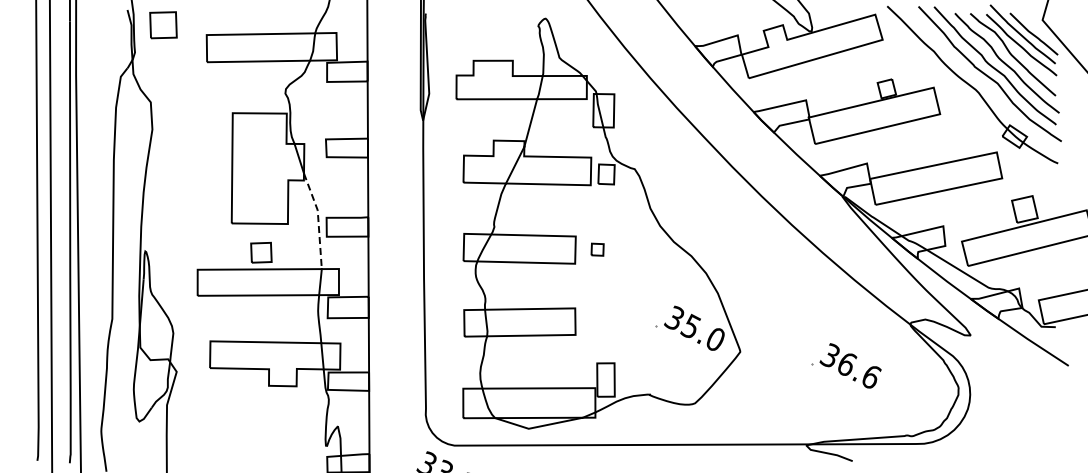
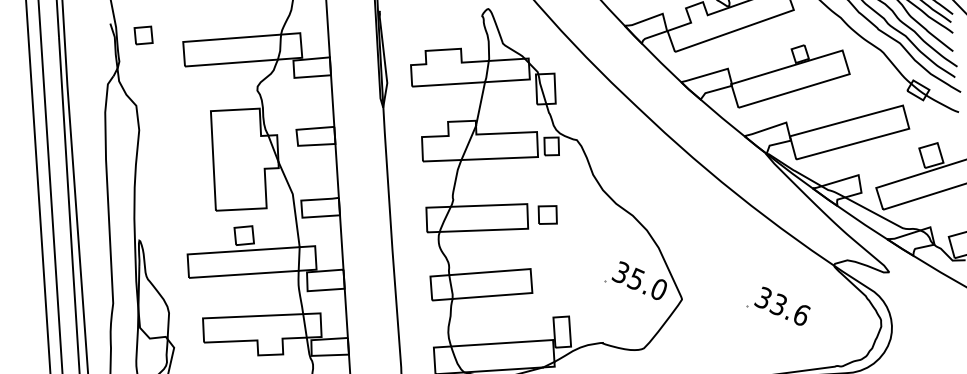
part: (163, 25) -> (143, 35), size x0.71
line: (318, 219) -> (294, 202), dashed -> solid
part: (597, 249) -> (547, 214), size x1.67
text: (846, 363) -> (778, 304), 36.6 -> 33.6

